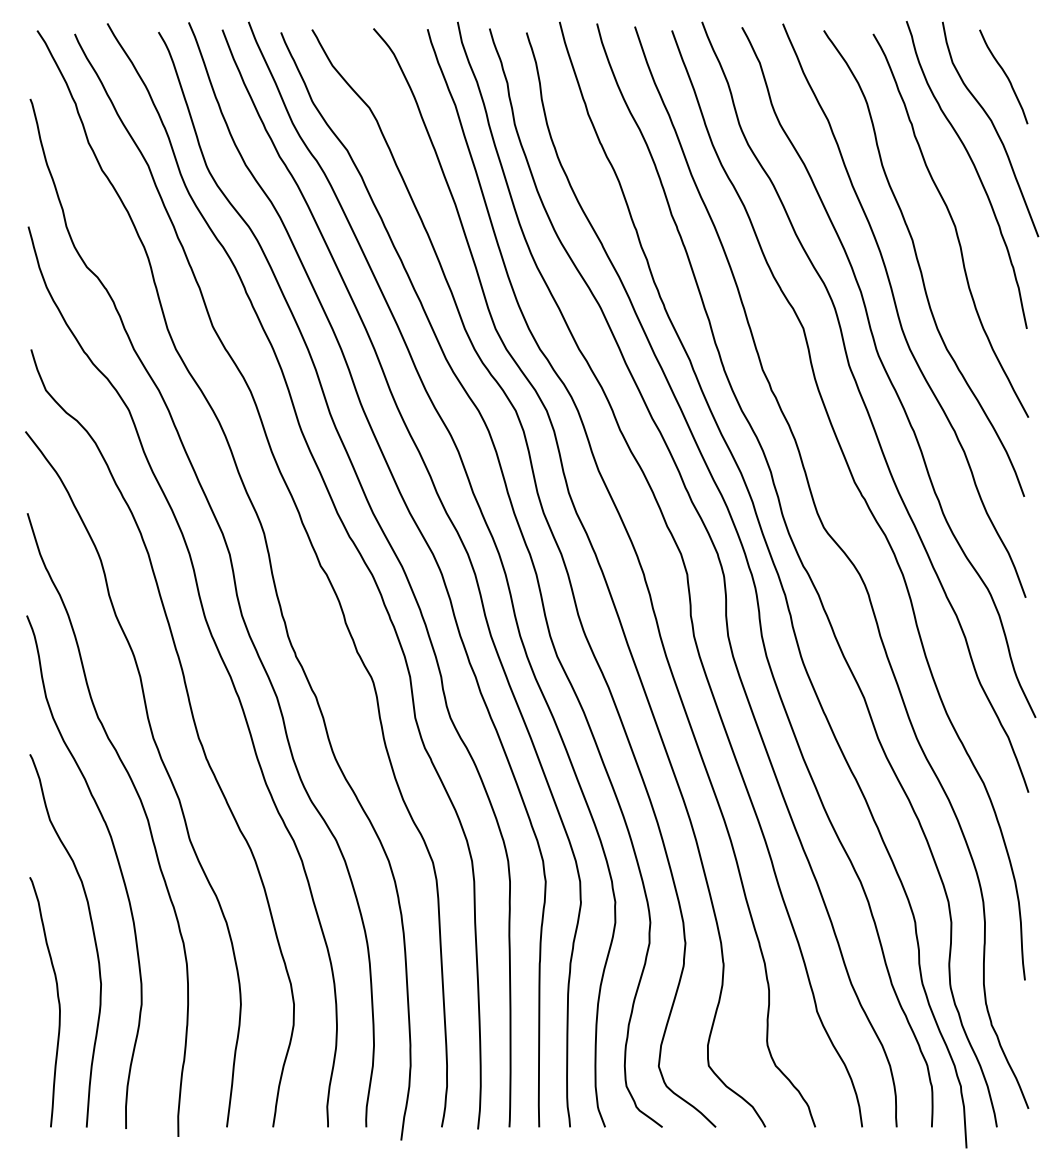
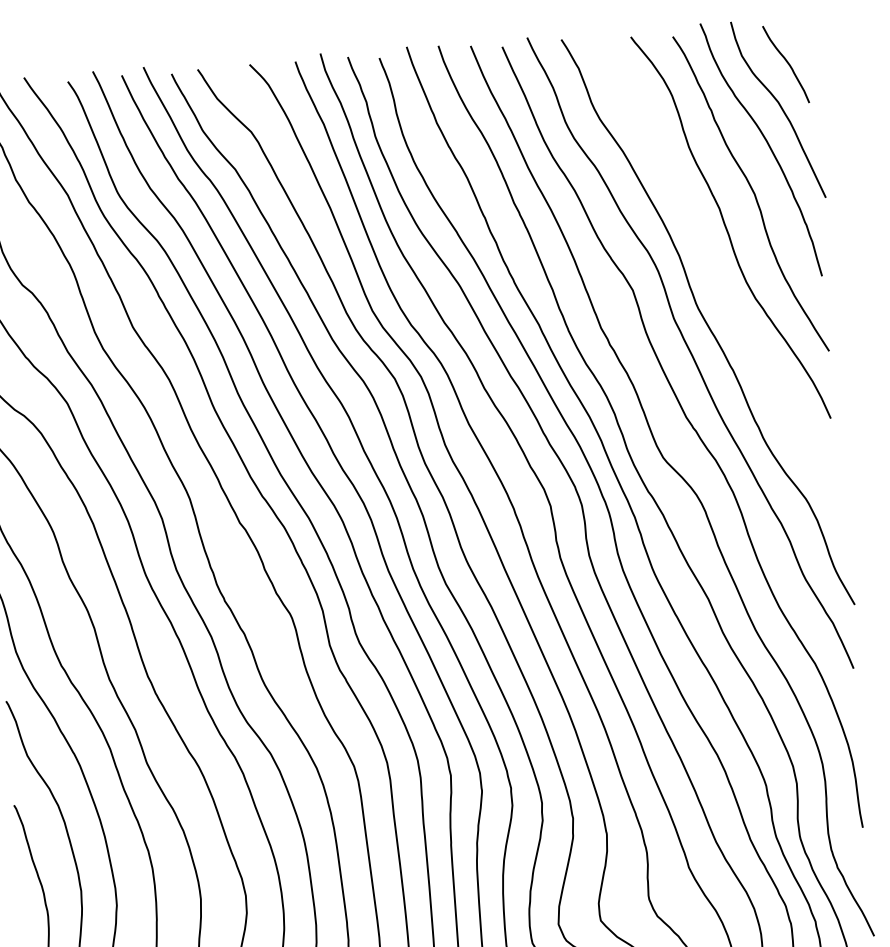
curve: (898, 311) -> (712, 269), removed

